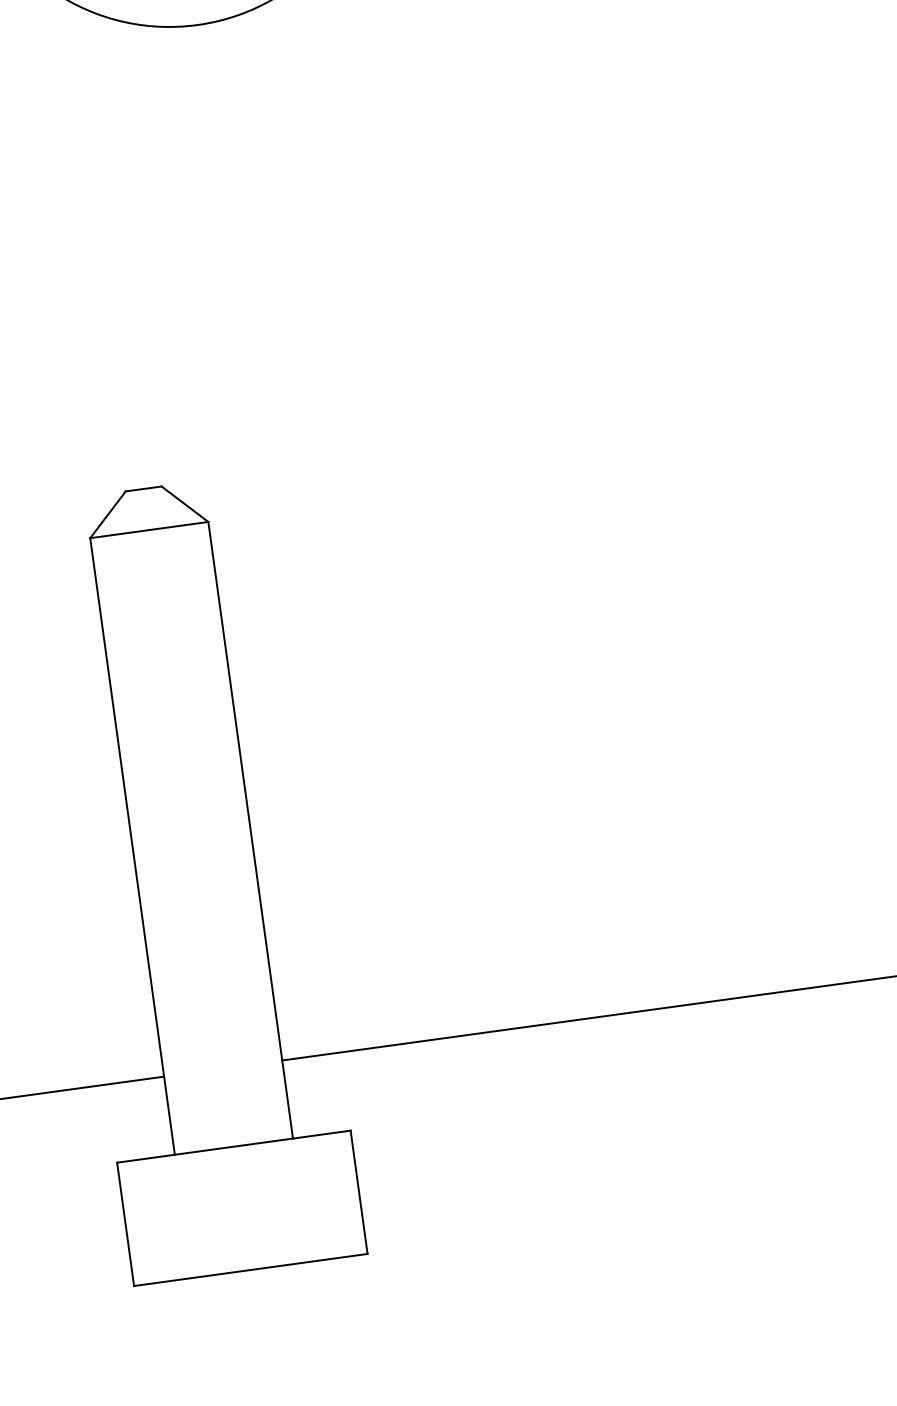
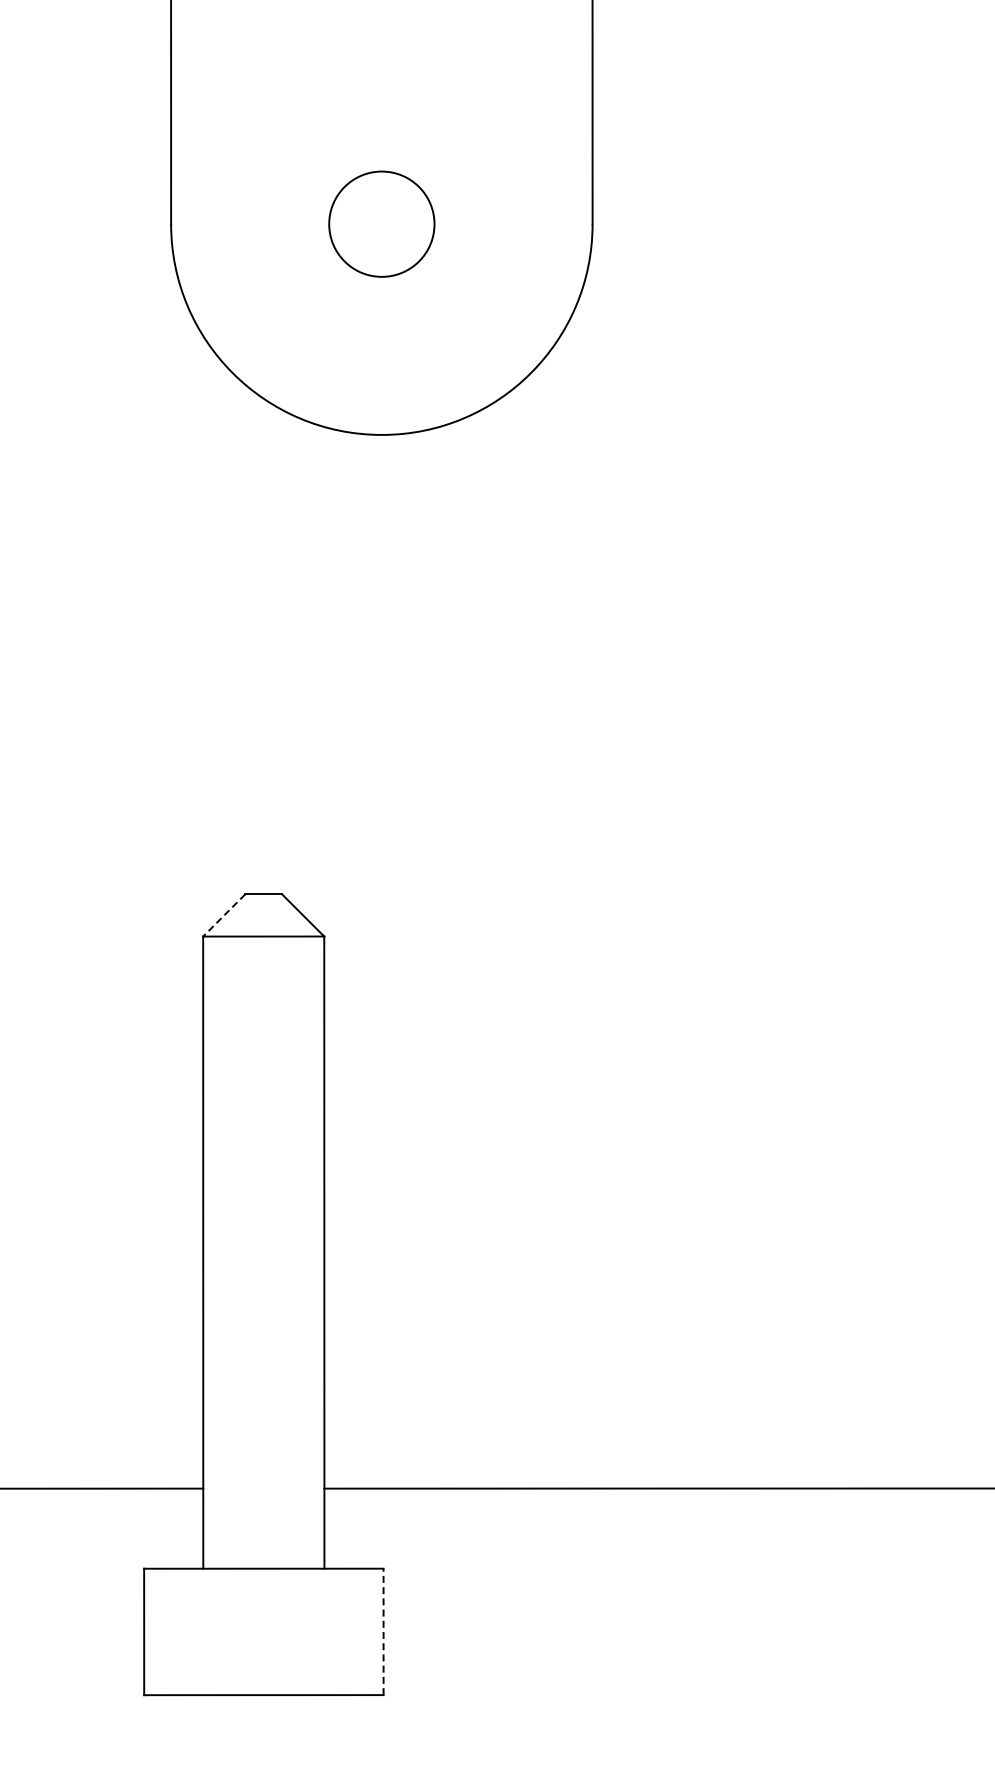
line: (108, 514) -> (224, 915), solid -> dashed
line: (358, 1191) -> (383, 1631), solid -> dashed

